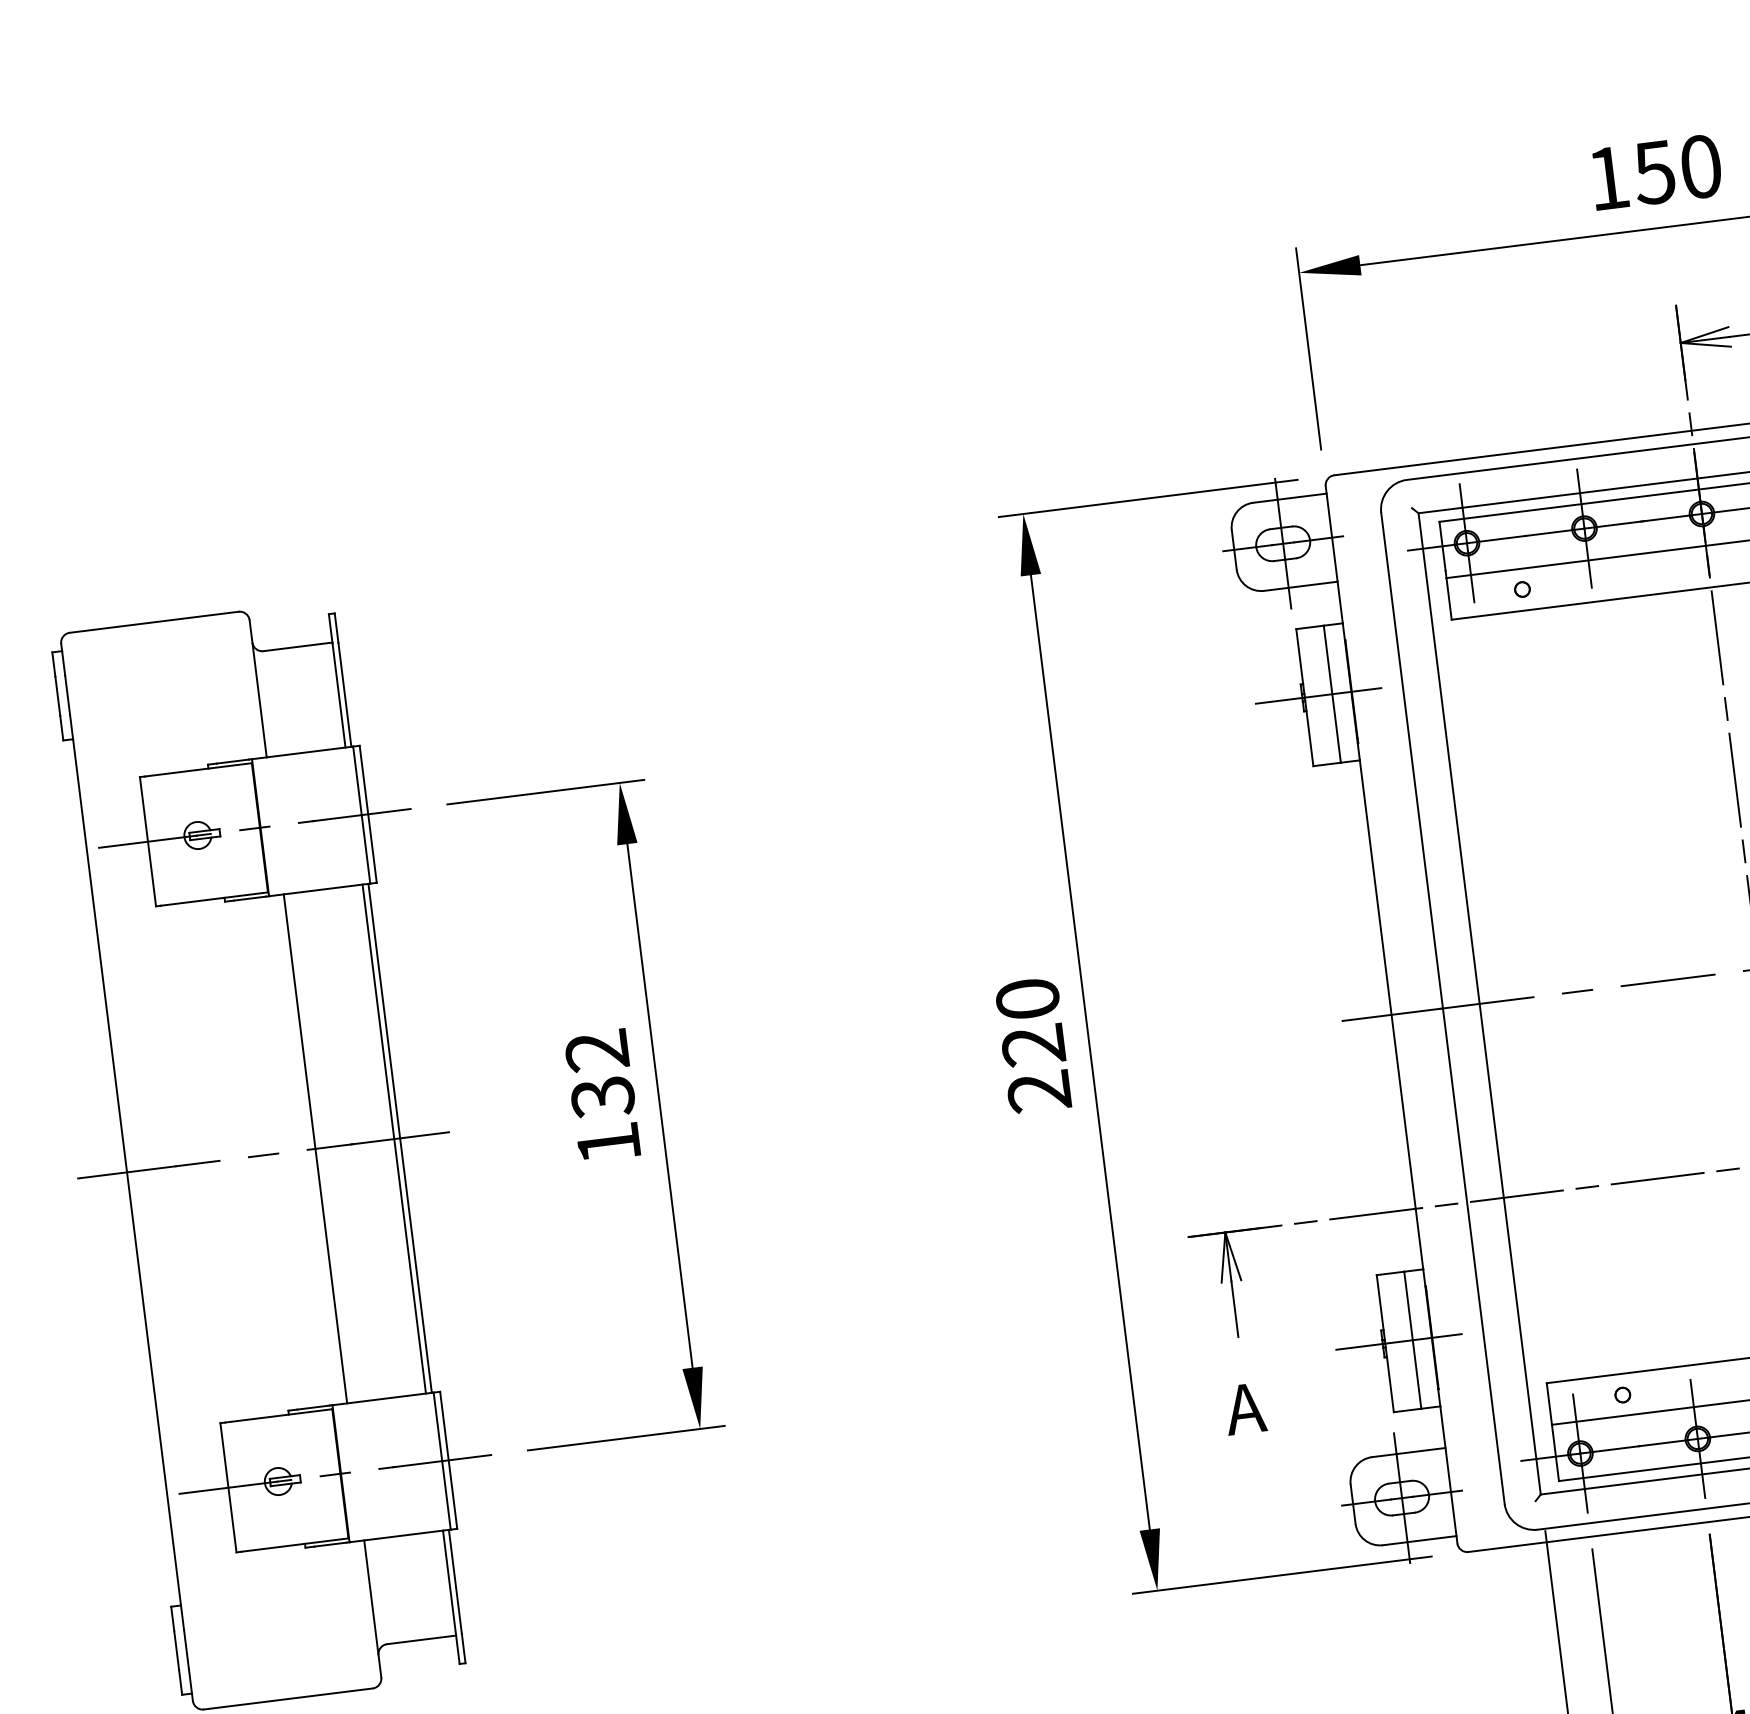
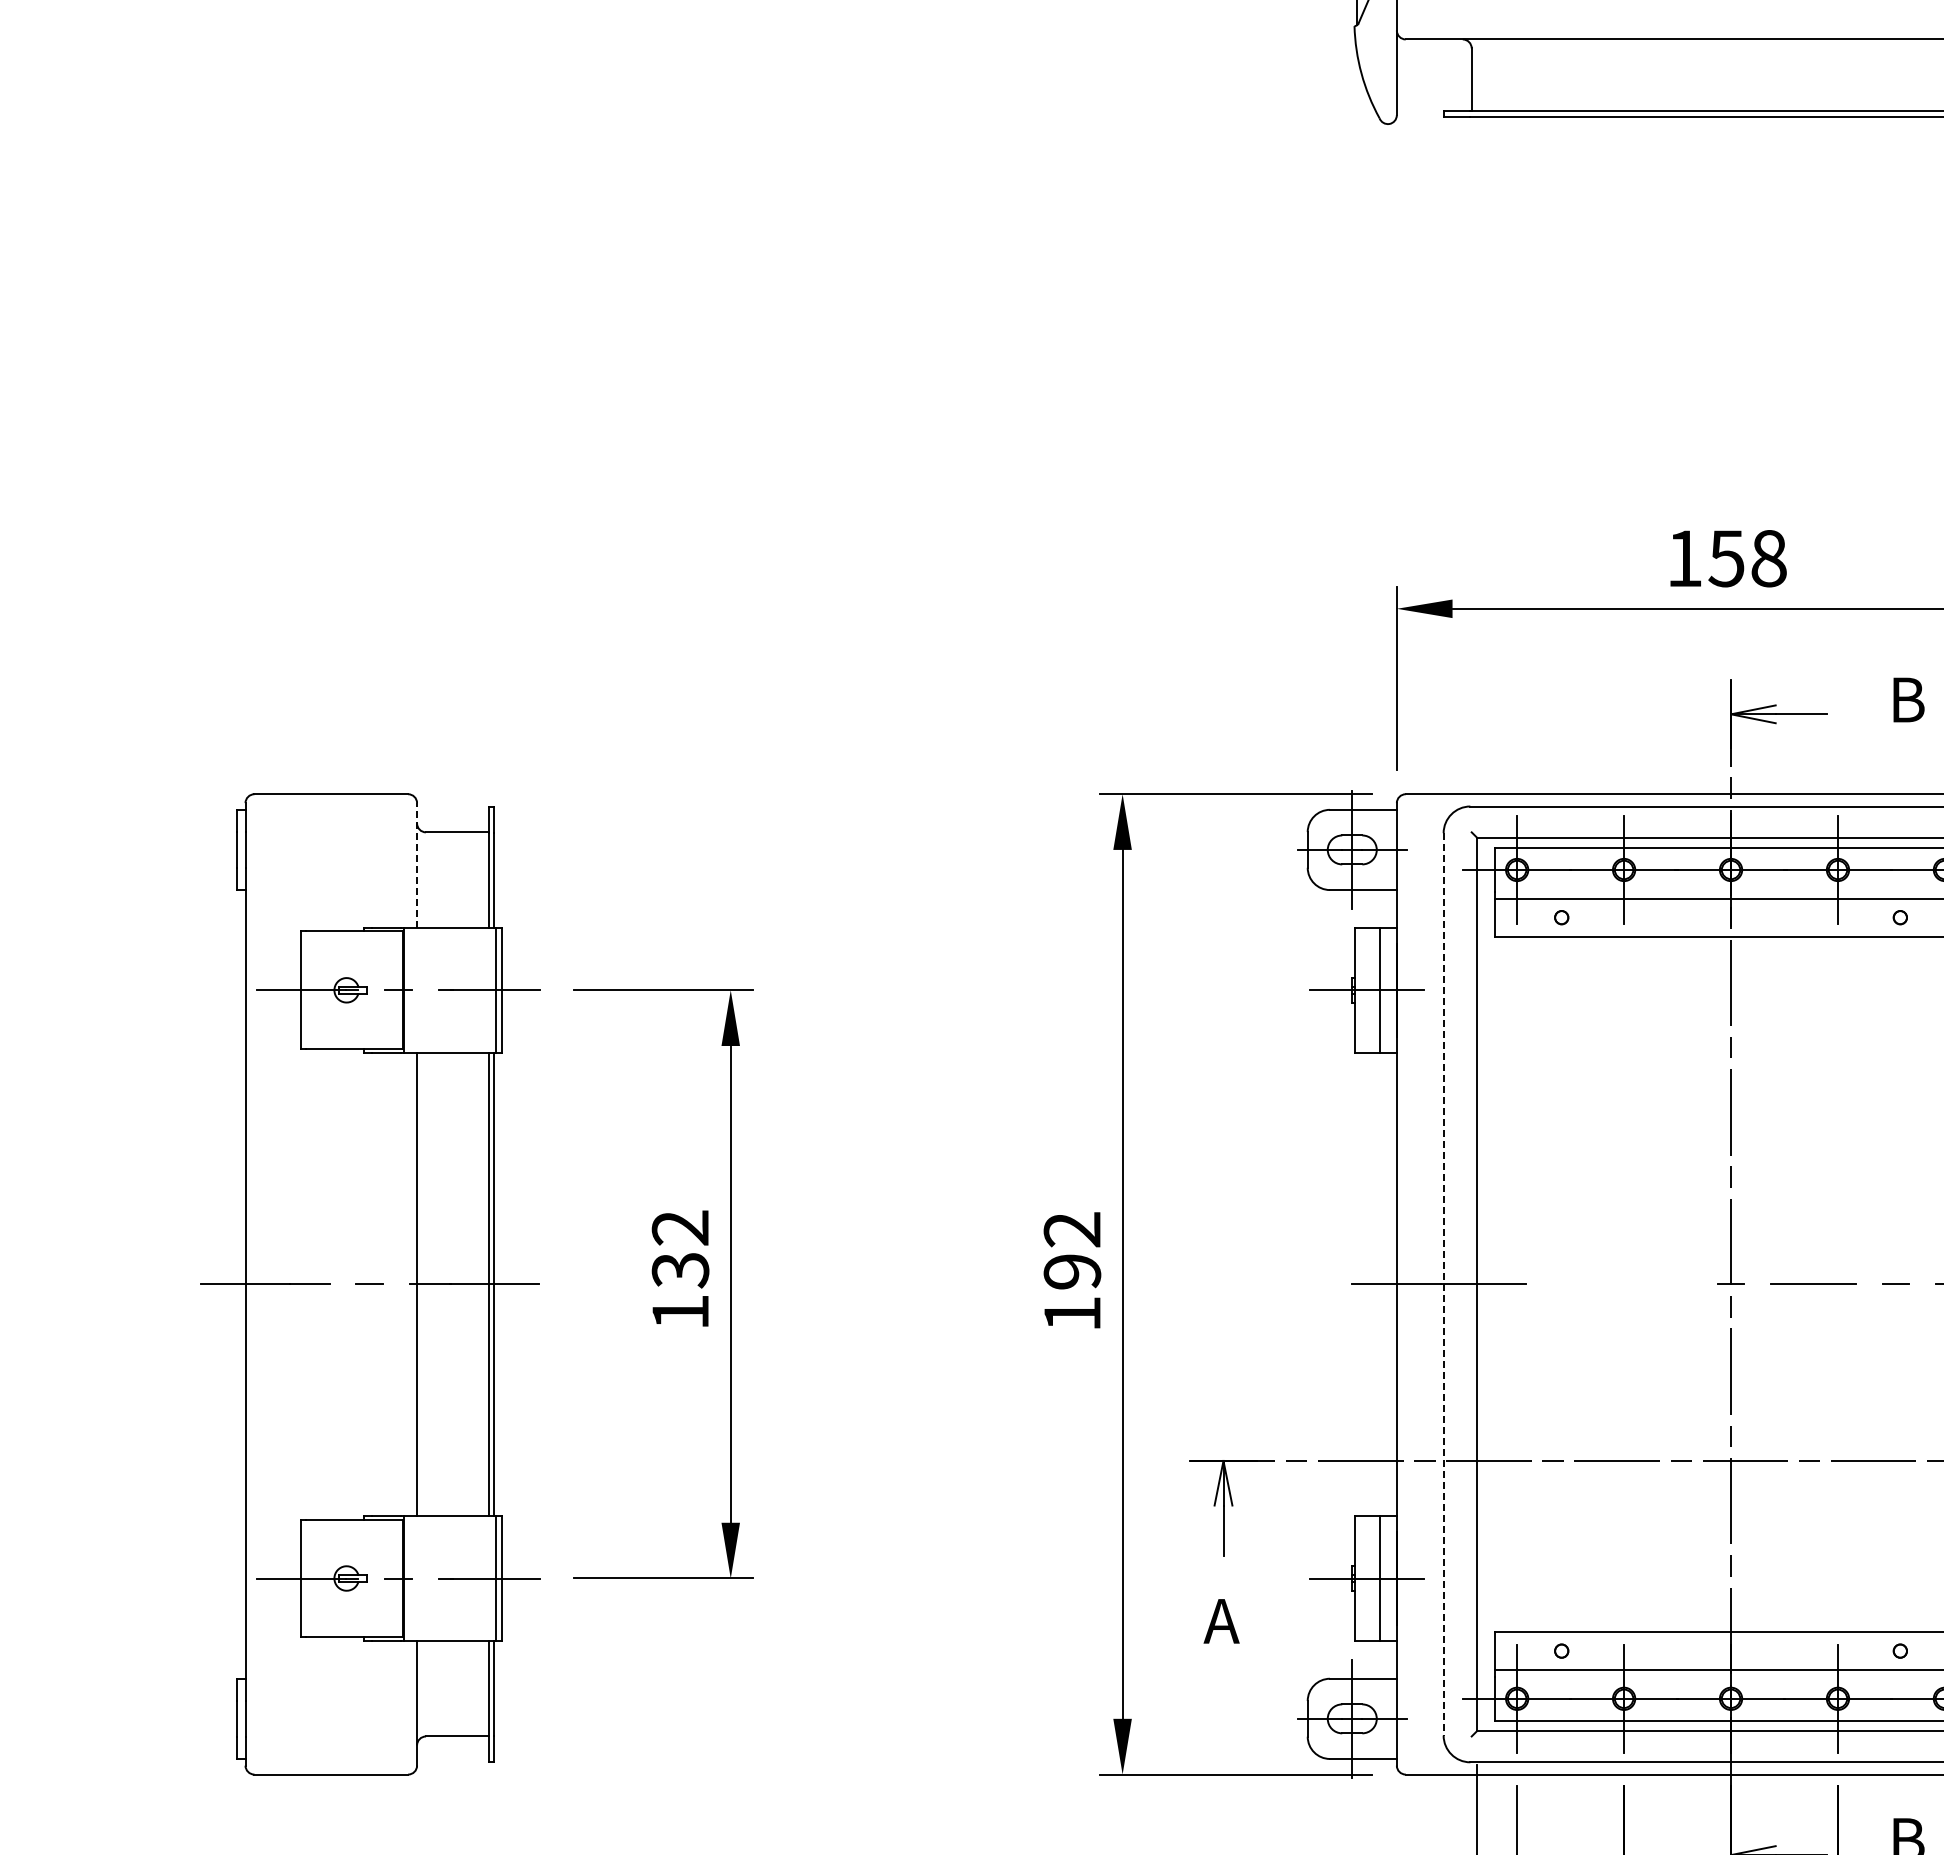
text: (1700, 166) -> (1768, 558), 150 -> 158
line: (258, 688) -> (417, 865), solid -> dashed
line: (1667, 980) -> (1648, 1284), removed
line: (1576, 991) -> (1565, 1284), removed
line: (1442, 1008) -> (1443, 1284), solid -> dashed
text: (1033, 1045) -> (1072, 1271), 220 -> 192

